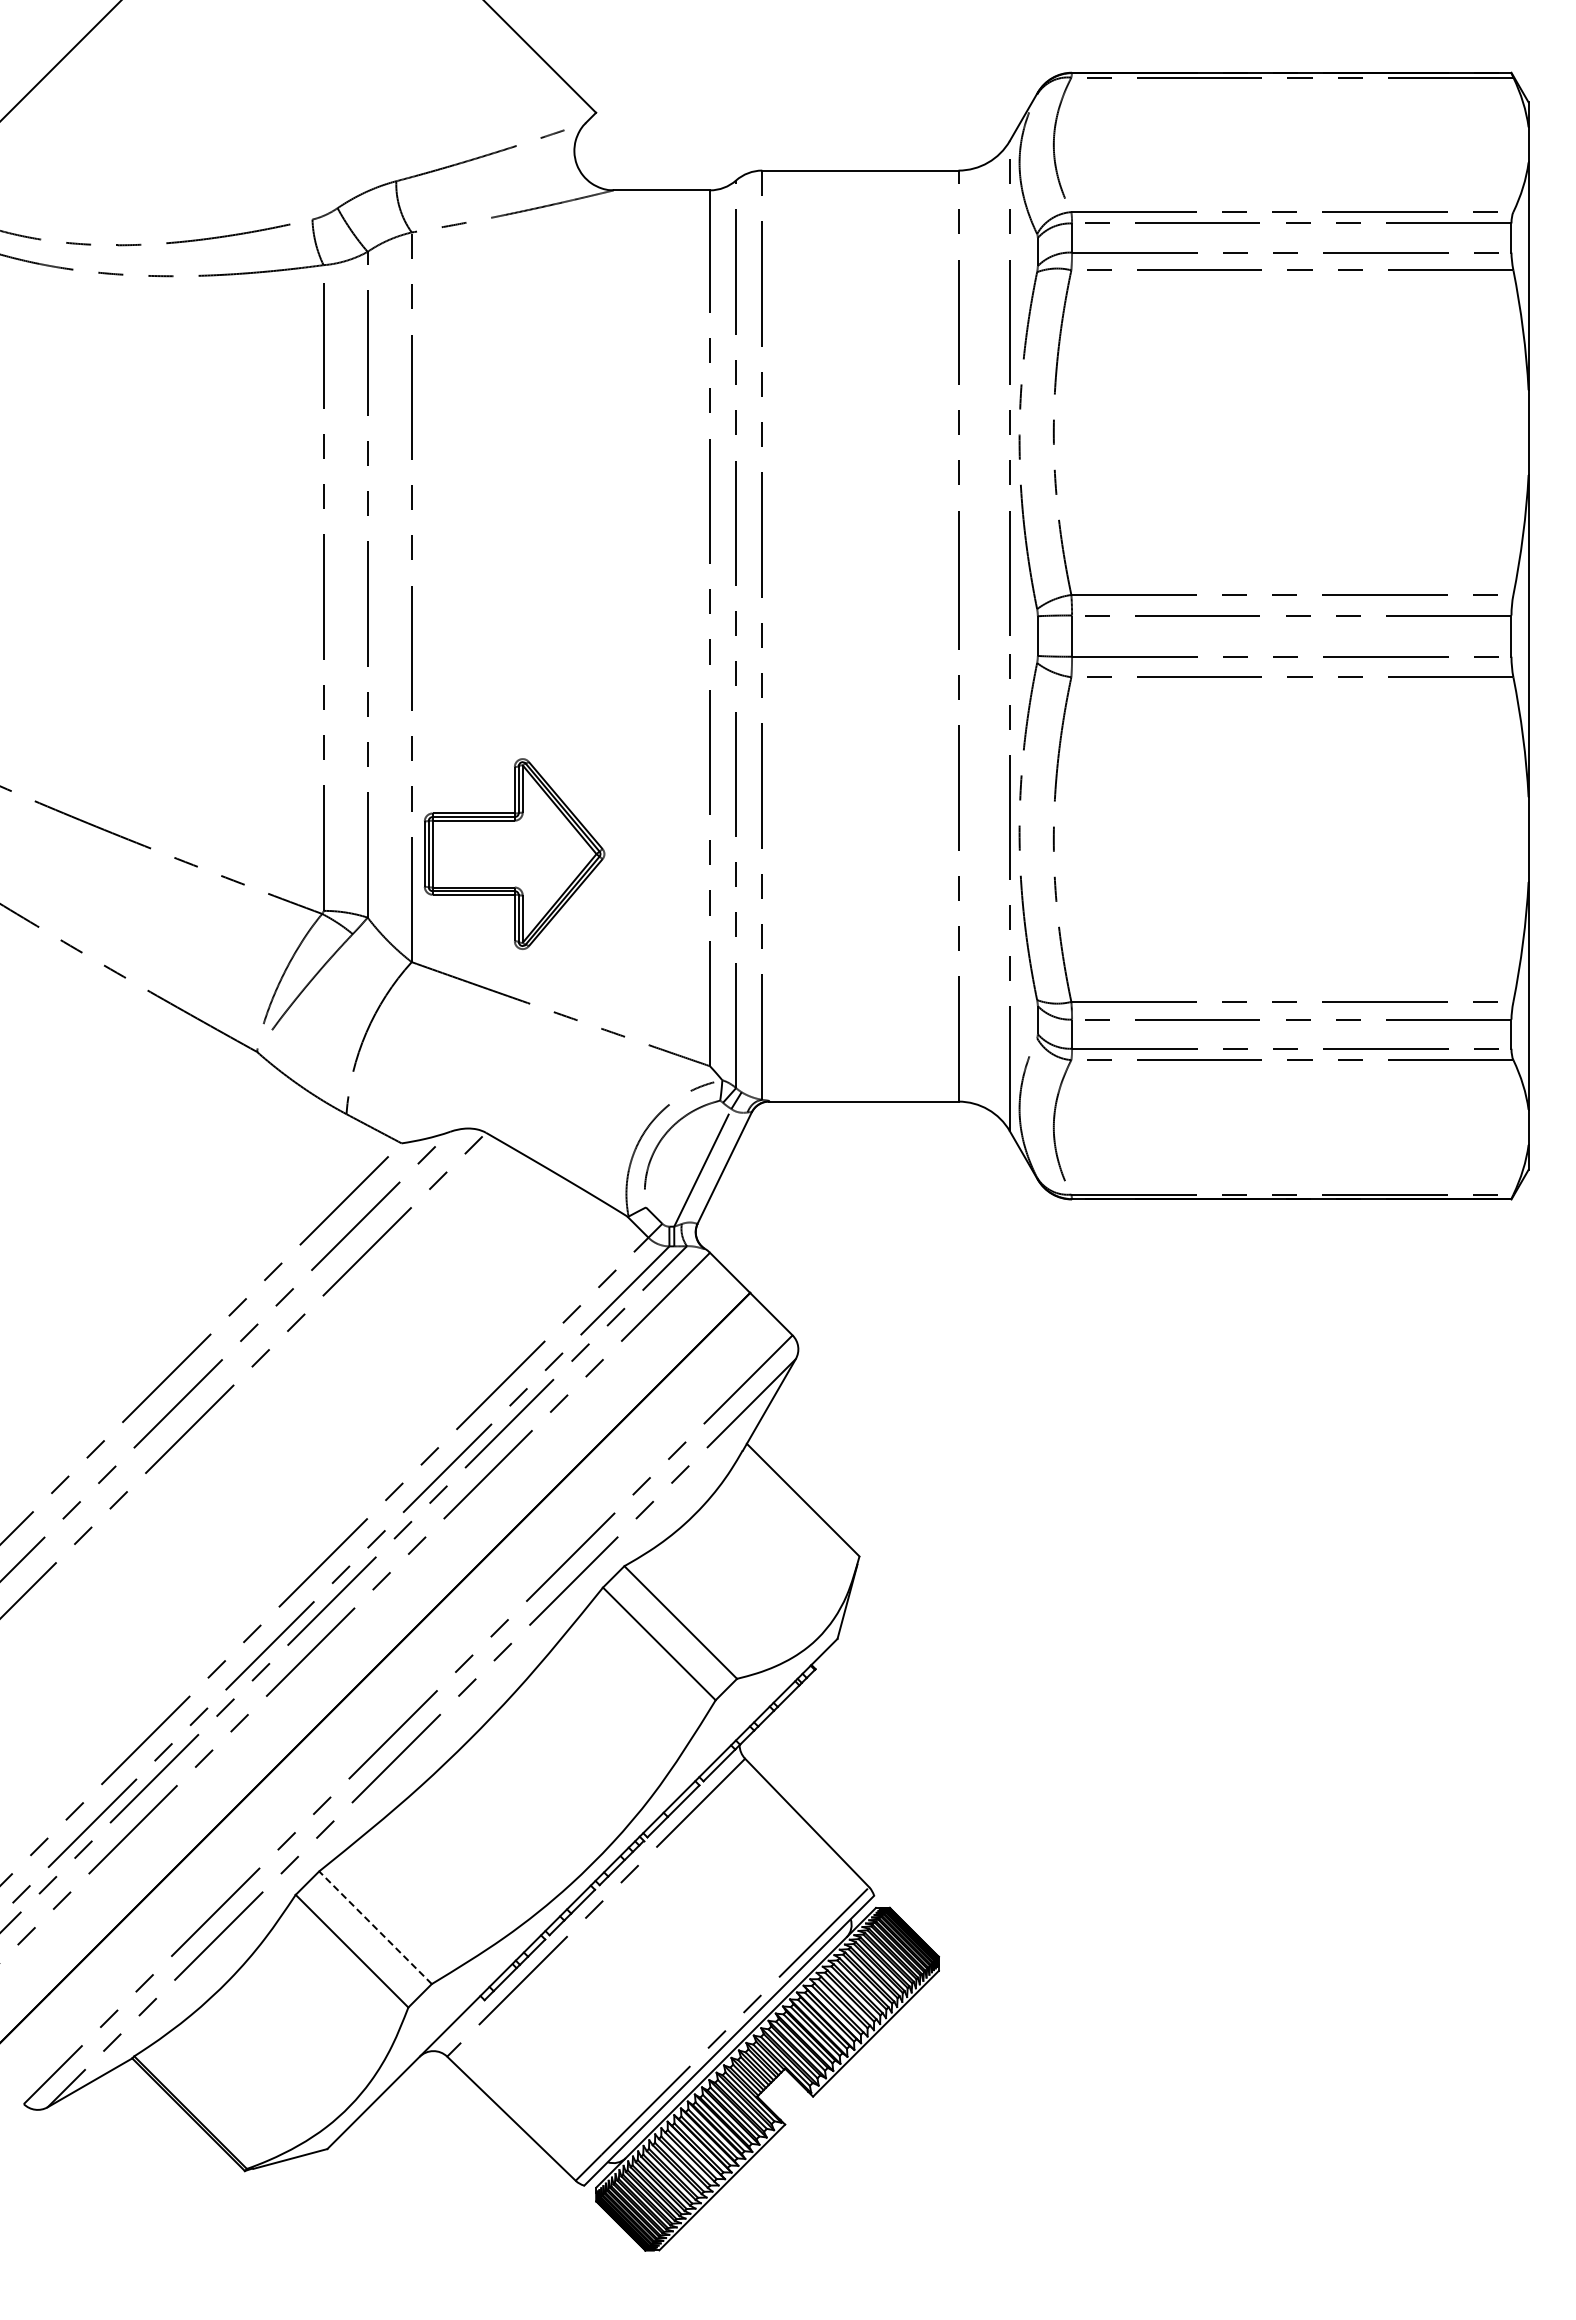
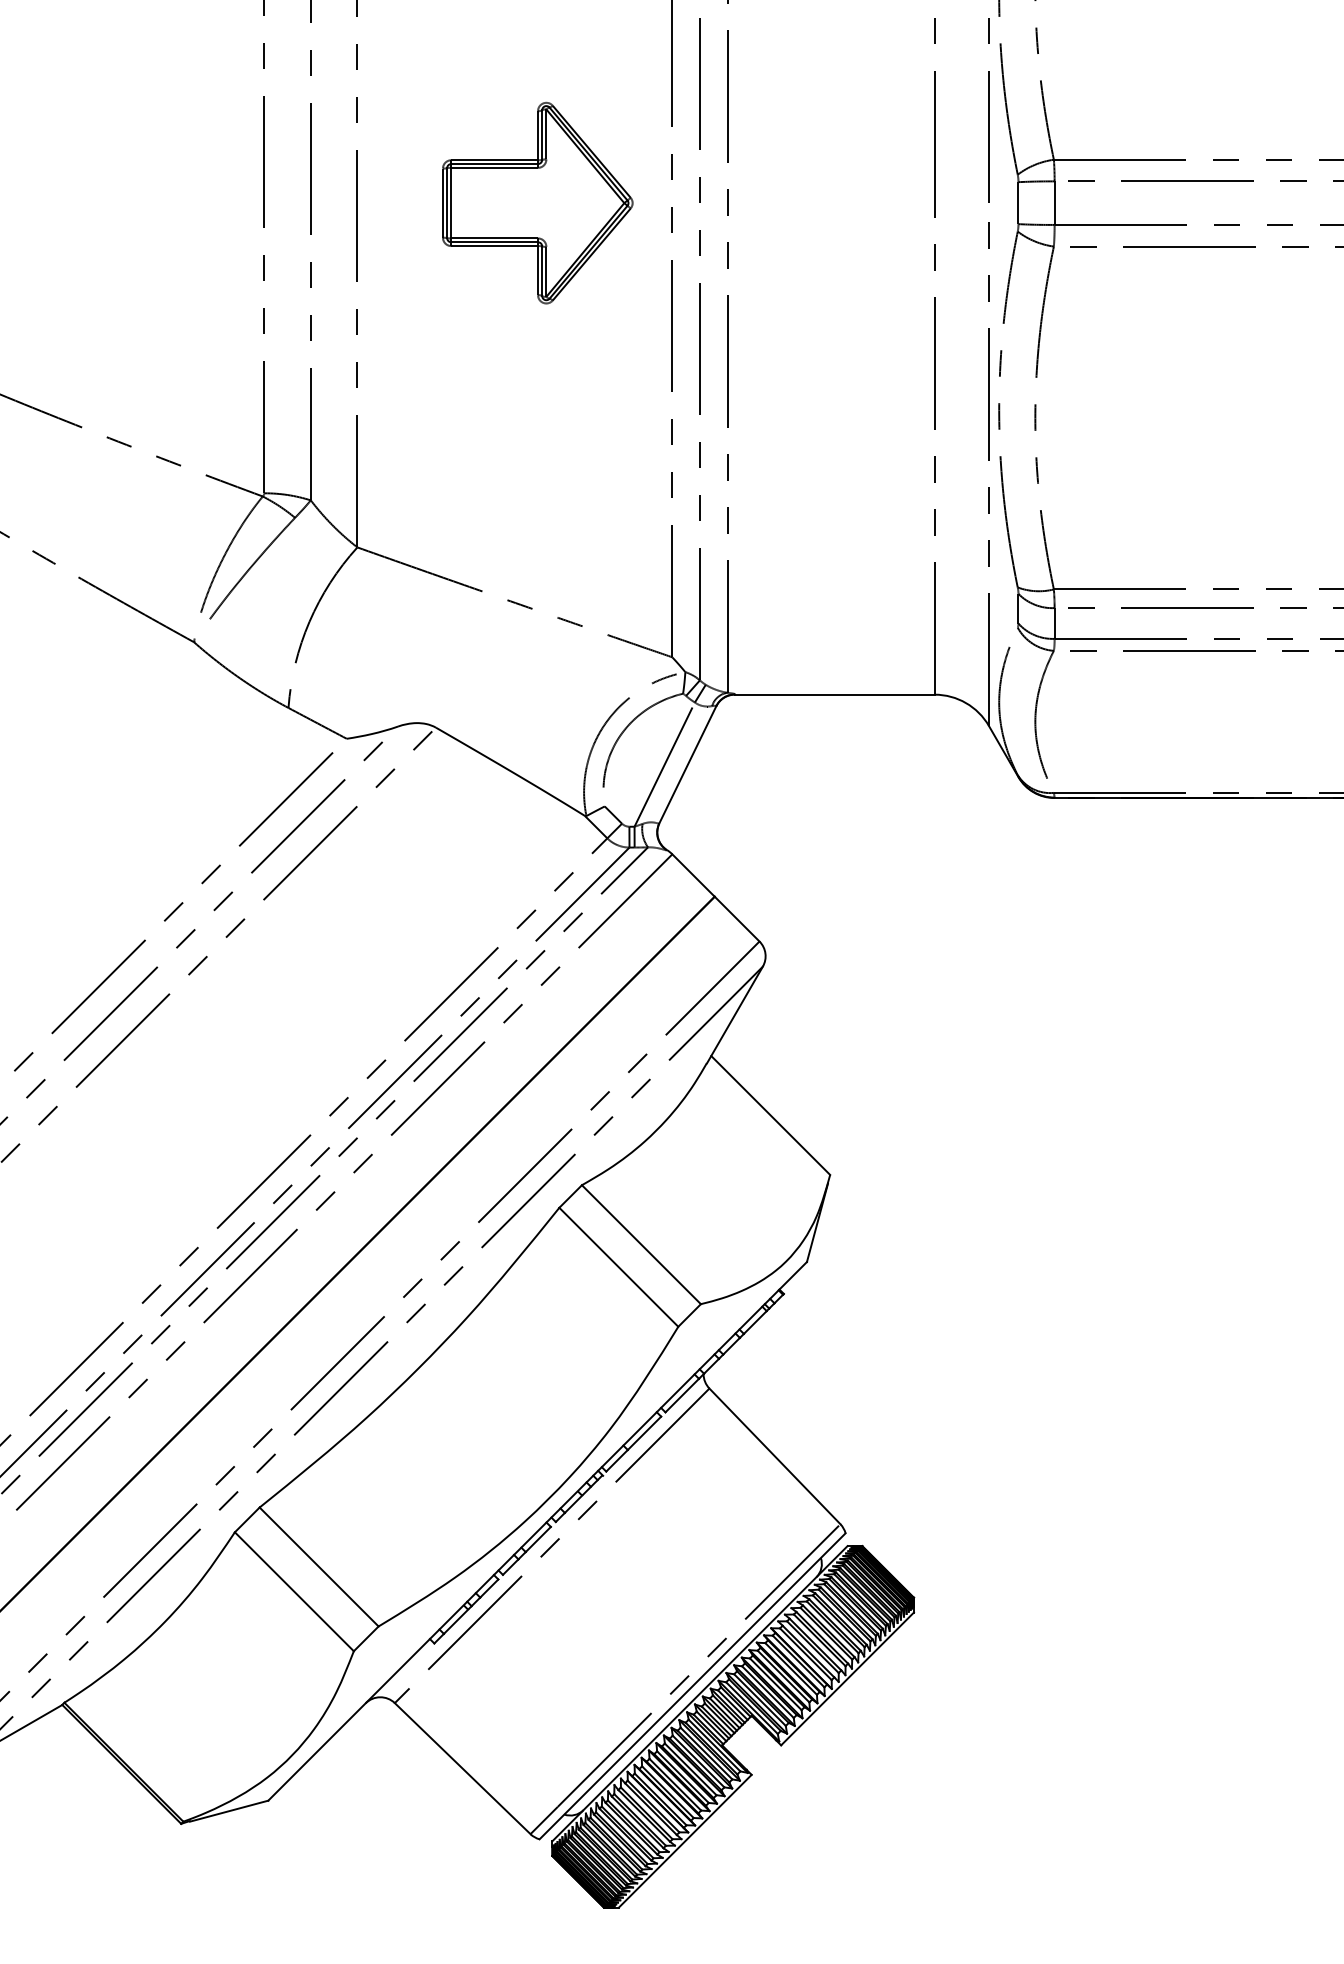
part: (514, 853) -> (537, 202), moved
line: (375, 1927) -> (319, 1566), dashed -> solid

